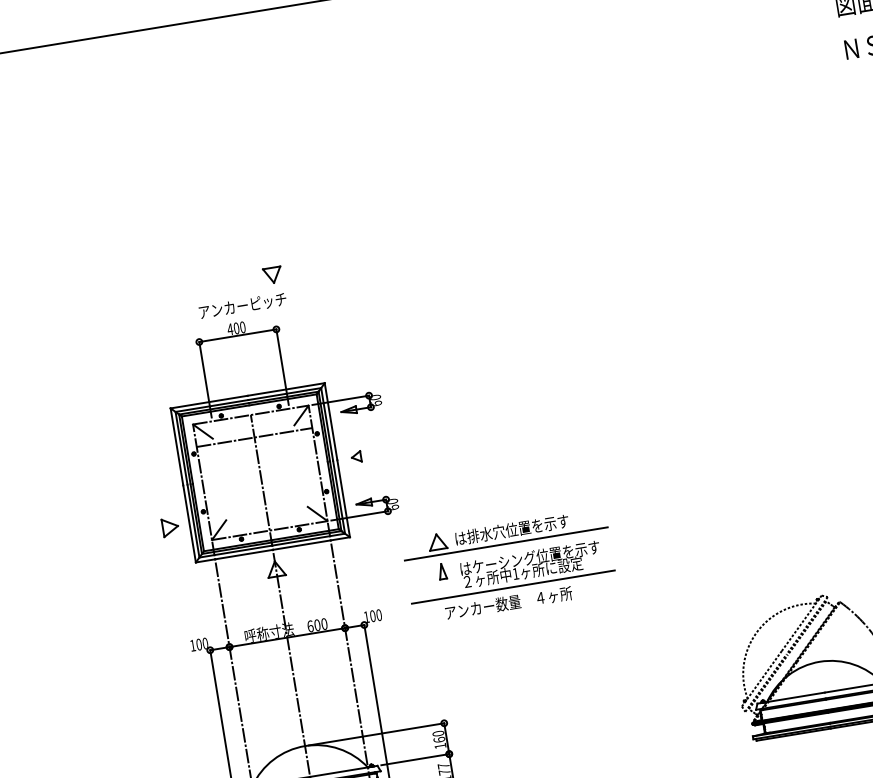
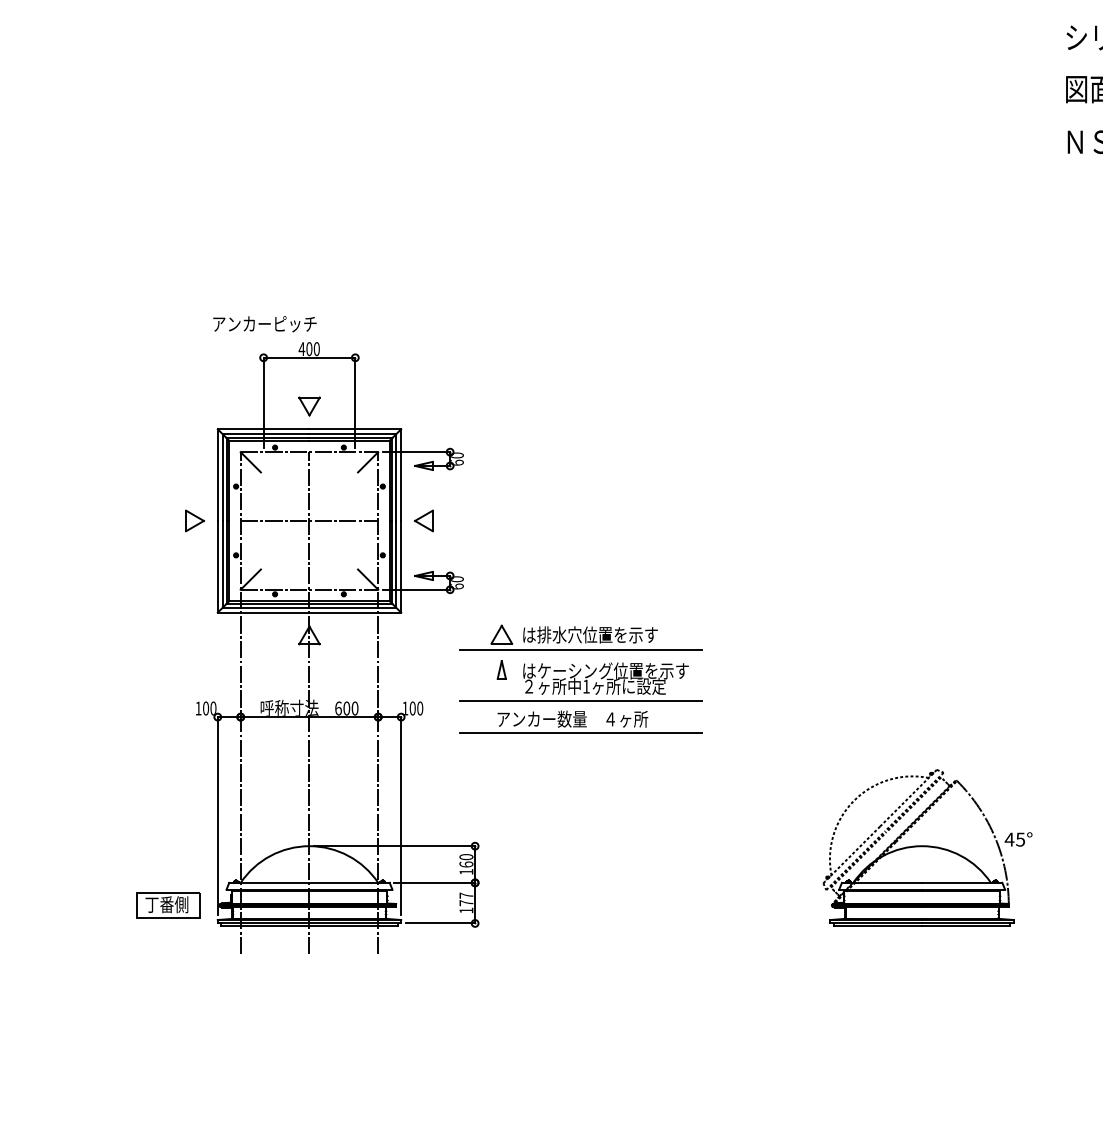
part: (272, 275) -> (309, 406), moved
text: (242, 306) -> (264, 324), moved
line: (254, 437) -> (309, 520), moved
part: (356, 456) -> (423, 520), size x1.67
part: (169, 526) -> (194, 520), moved
line: (517, 613) -> (580, 732), added

